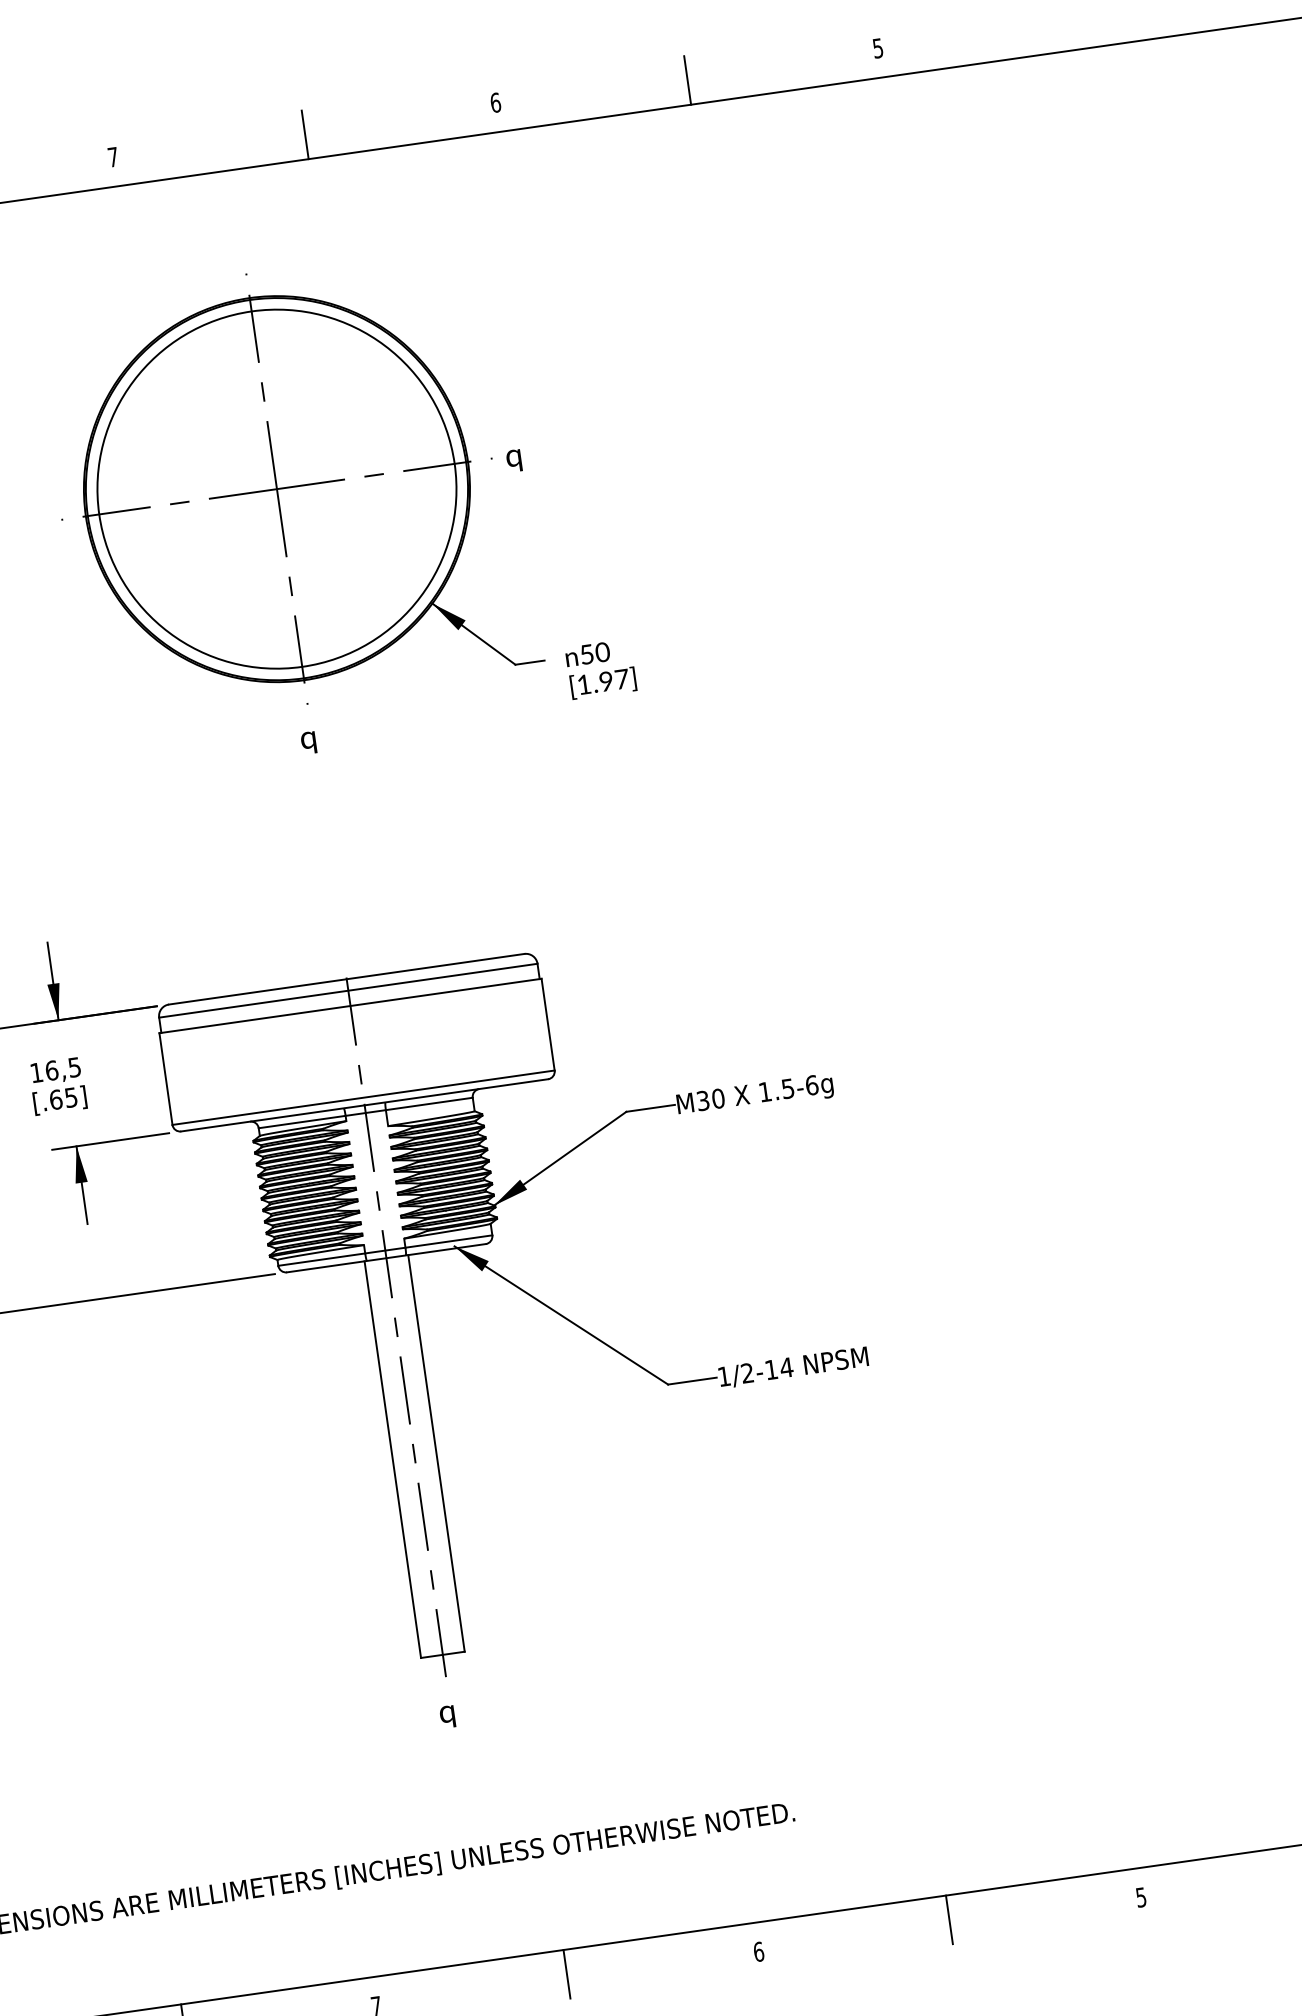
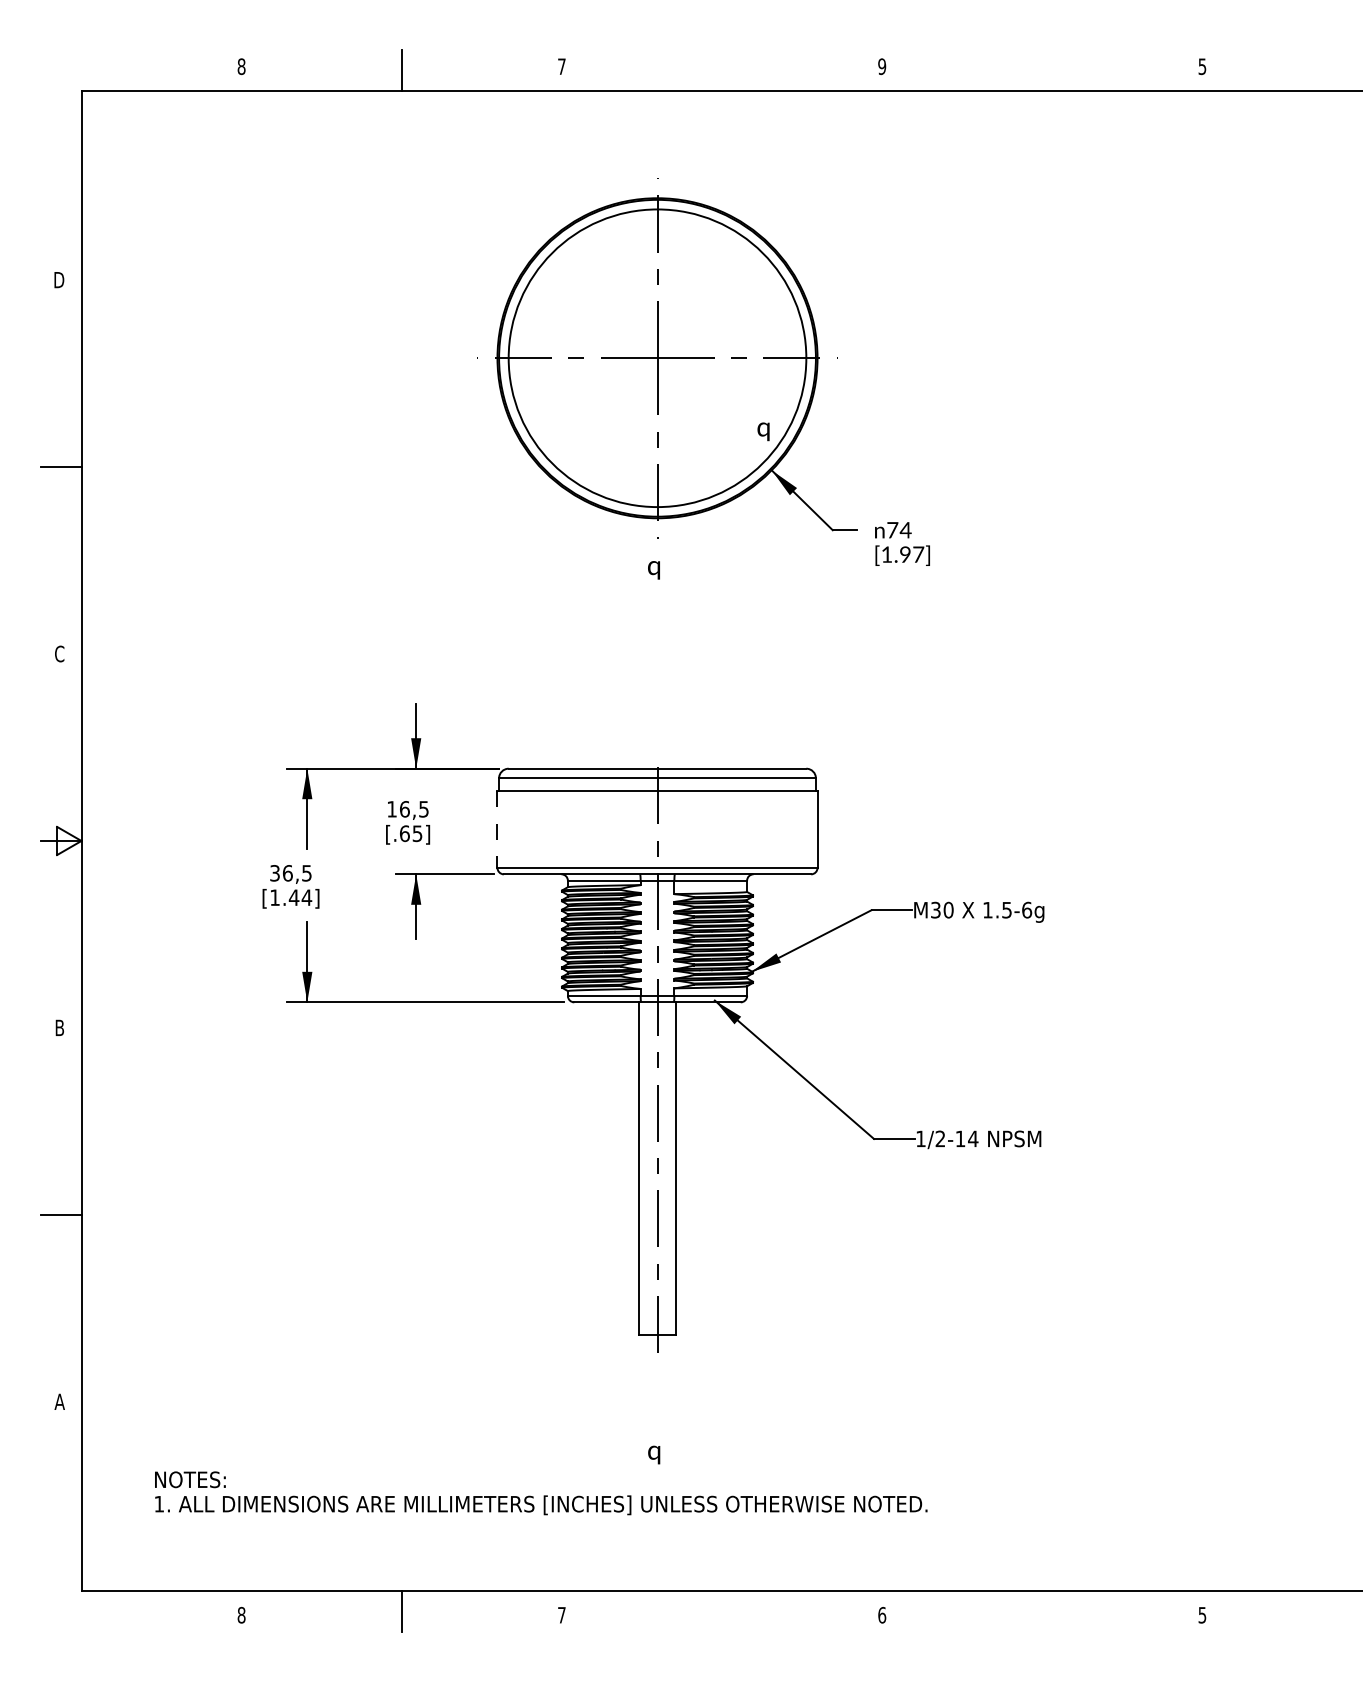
line: (687, 80) -> (1042, 70), removed
text: (496, 102) -> (882, 66), 6 -> 9
line: (305, 134) -> (722, 70), removed
text: (514, 460) -> (763, 431), moved
text: (595, 653) -> (899, 530), 50 -> 74
line: (166, 1080) -> (497, 830), solid -> dashed
text: (447, 1716) -> (654, 1454), moved
line: (949, 1918) -> (1042, 1610), removed
line: (567, 1973) -> (722, 1610), removed

